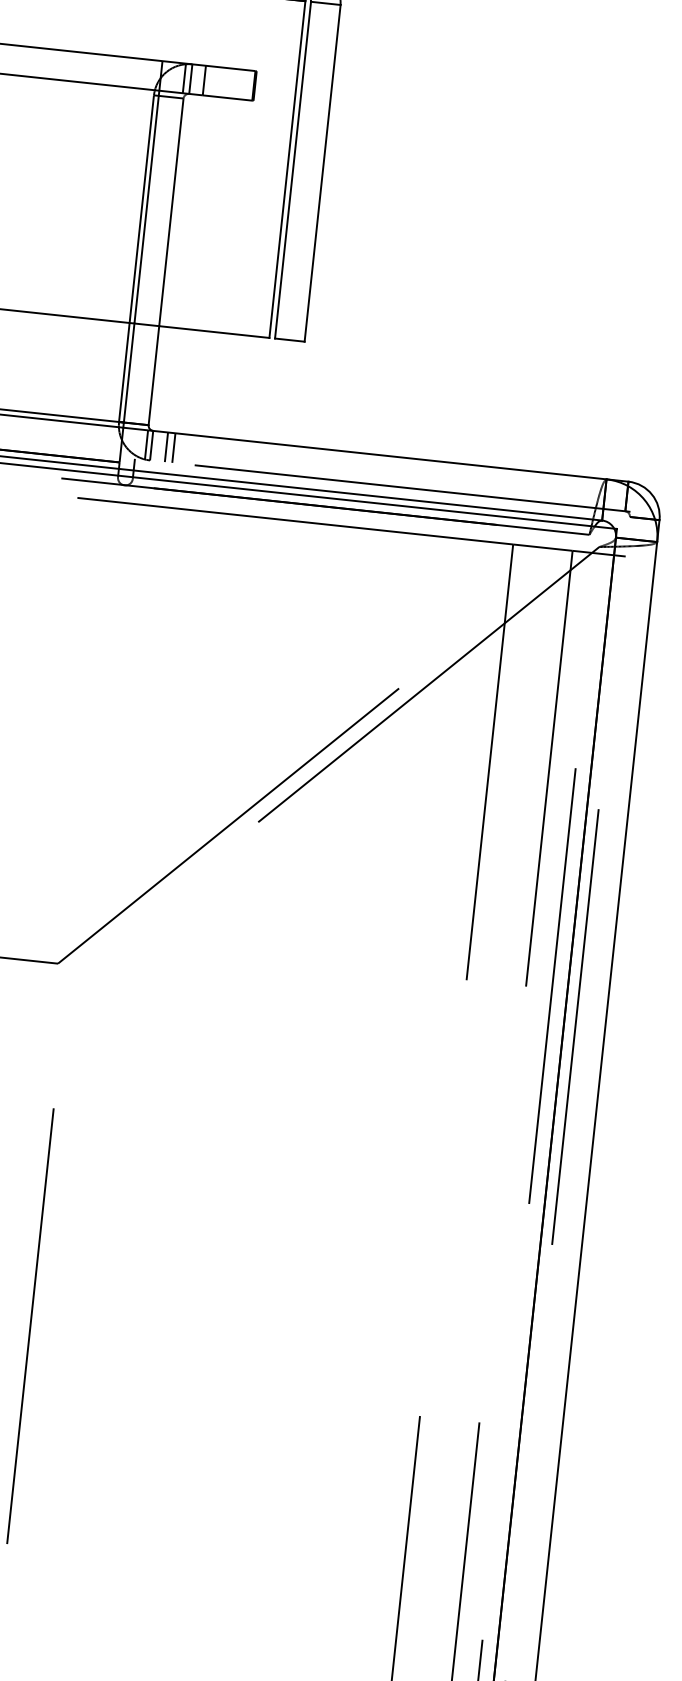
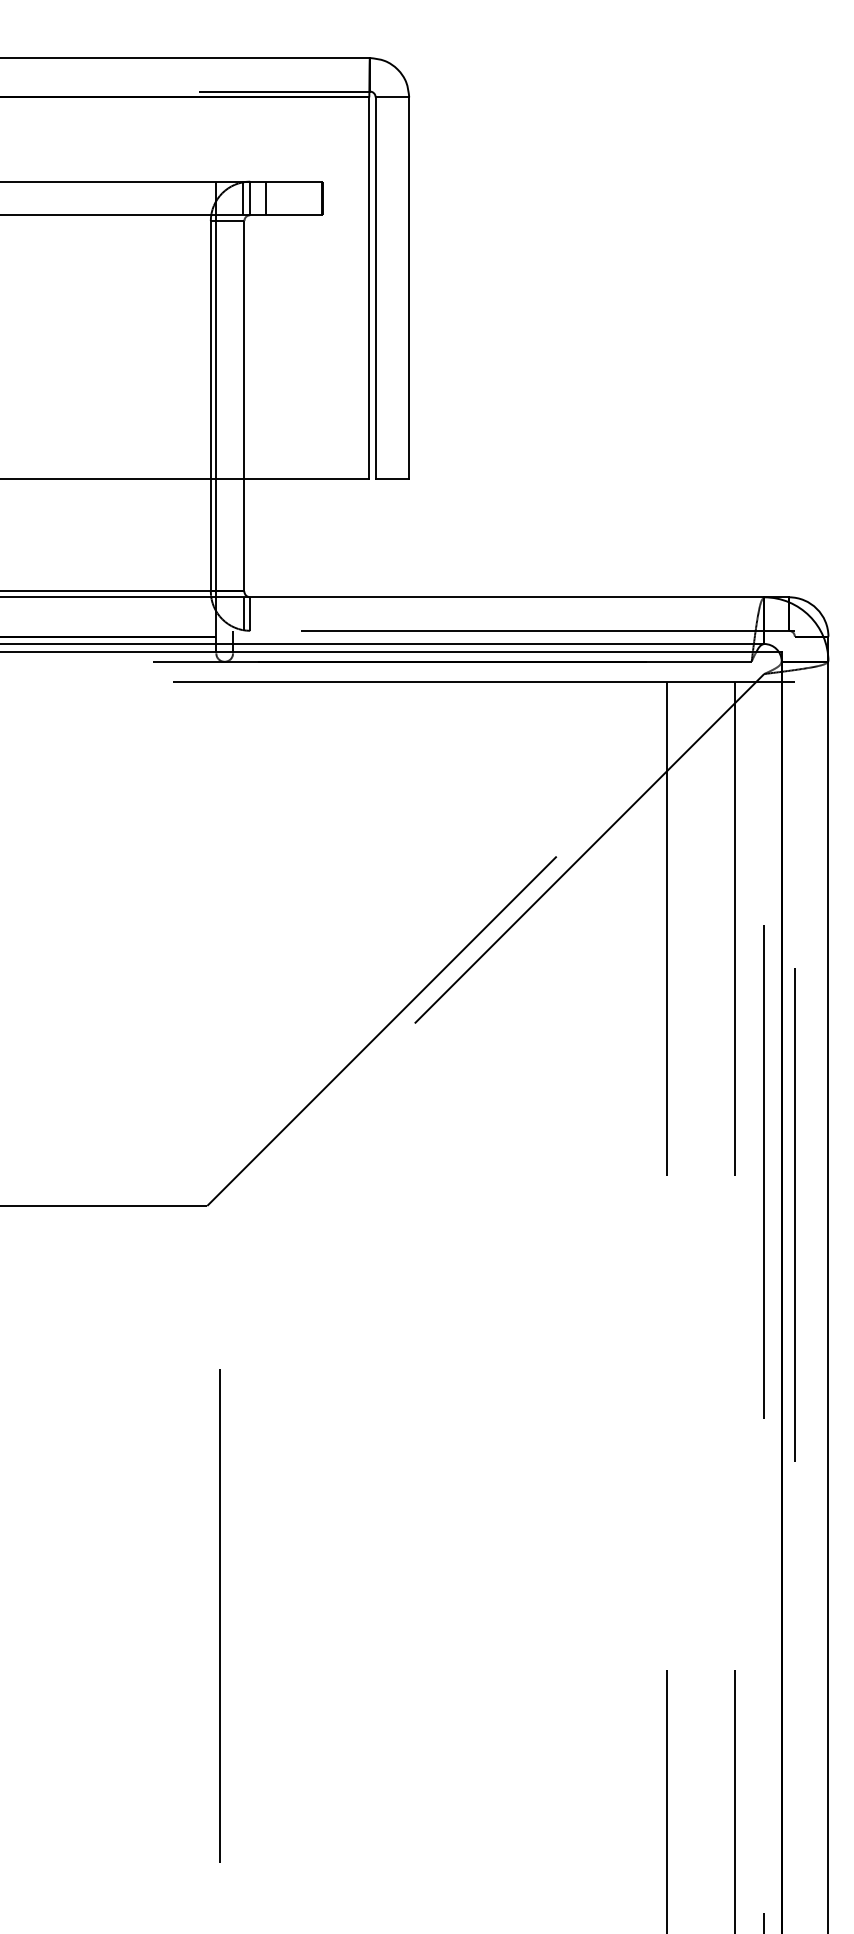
line: (166, 446) -> (267, 613), removed
line: (174, 447) -> (275, 613), removed

